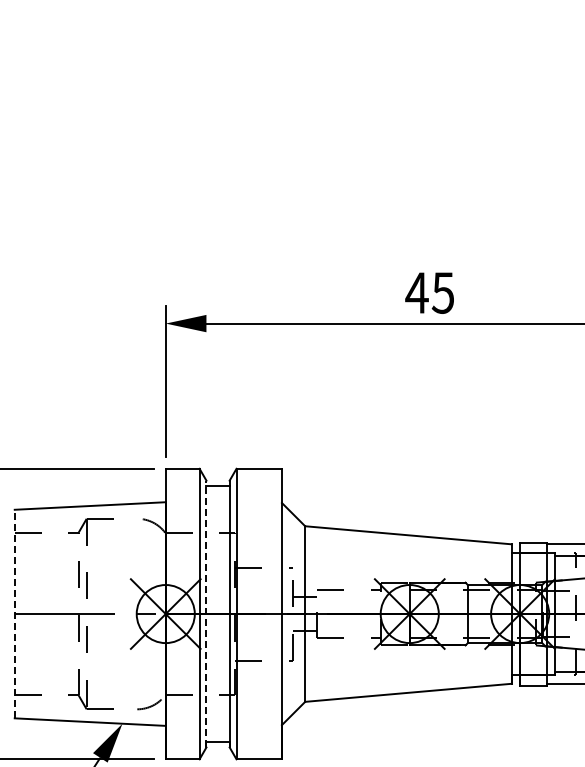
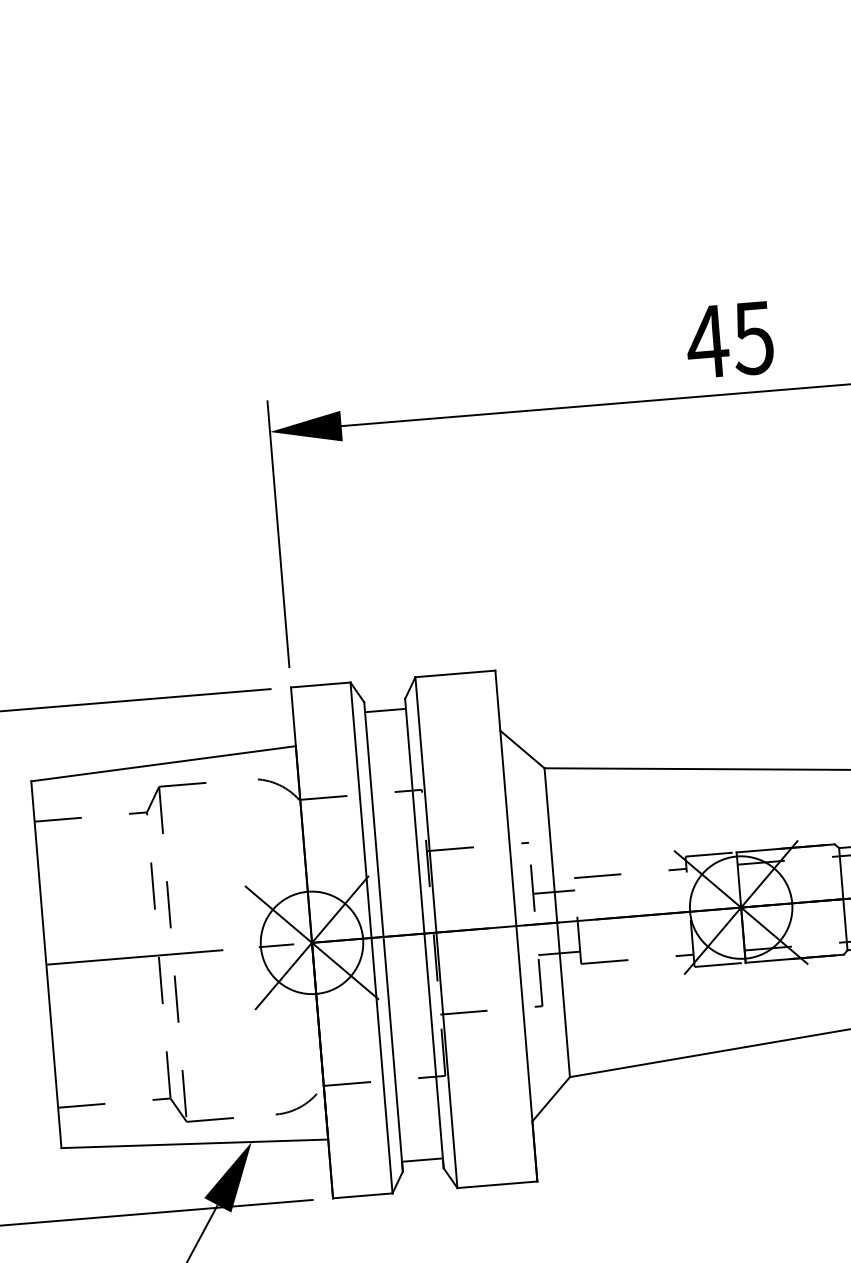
line: (14, 613) -> (45, 963), dashed -> solid
line: (206, 613) -> (383, 935), dashed -> solid

